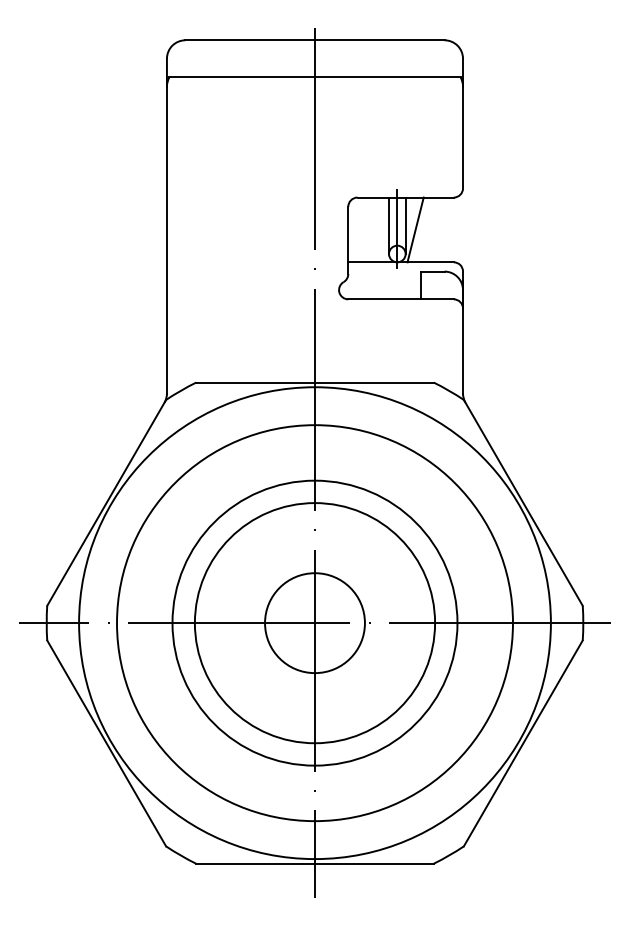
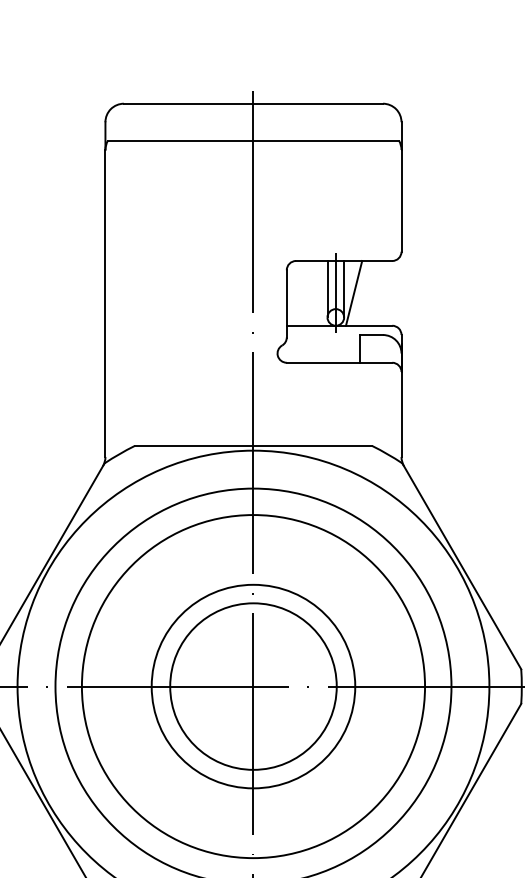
circle: (314, 622) -> (252, 685), size x0.71
circle: (314, 622) -> (252, 685), size x1.43
circle: (314, 622) -> (252, 685), size x1.67

